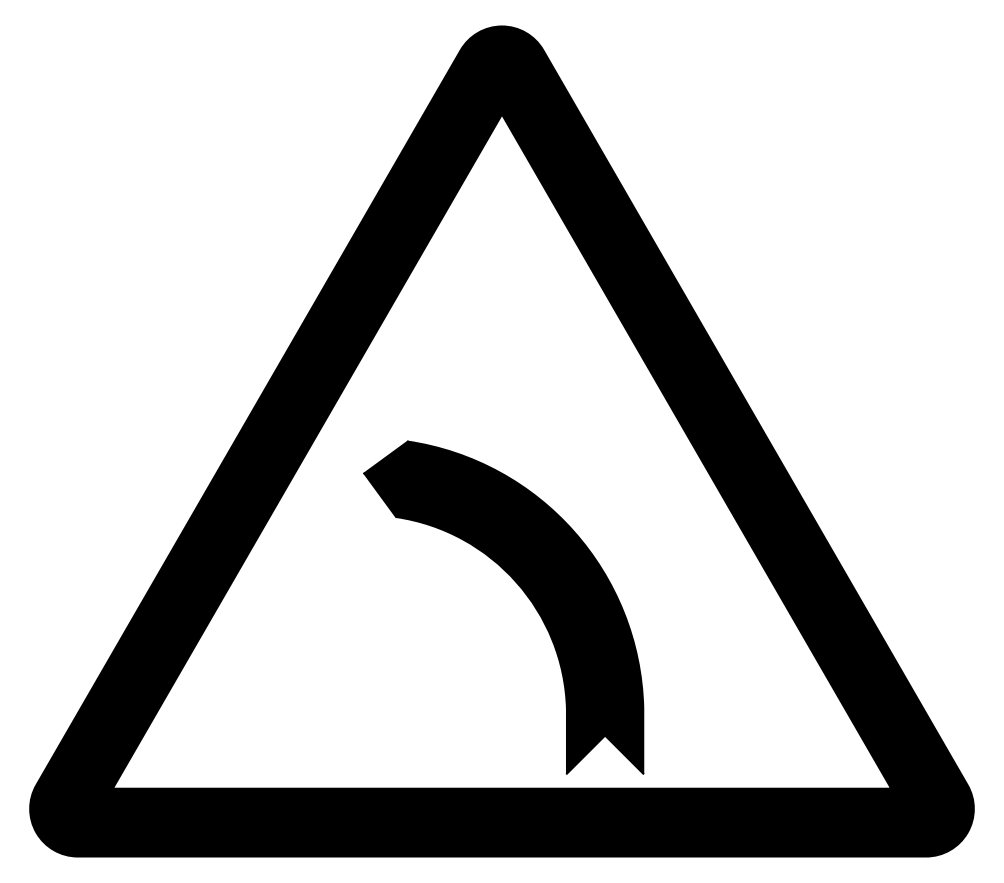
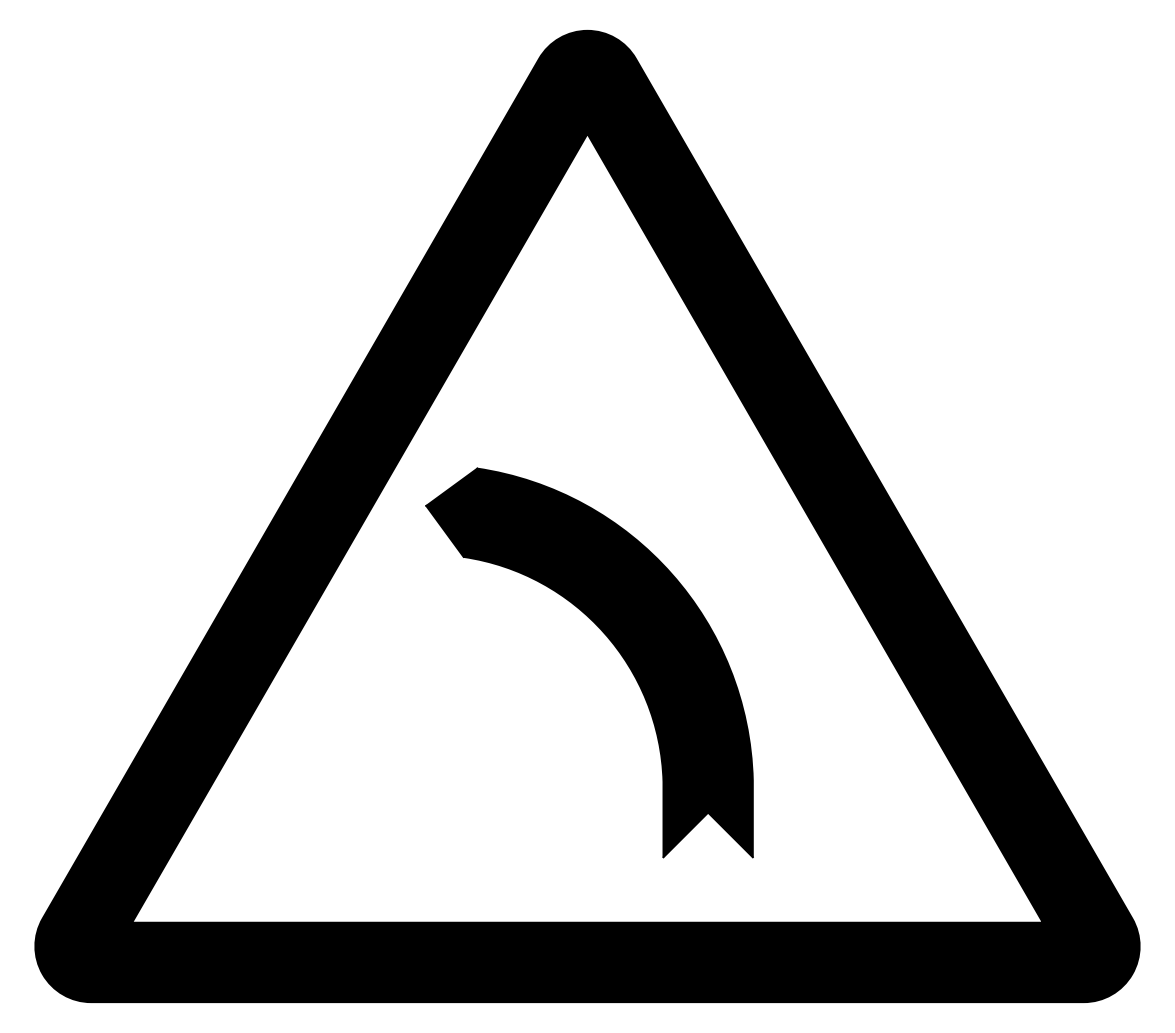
part: (523, 592) -> (612, 645), moved

